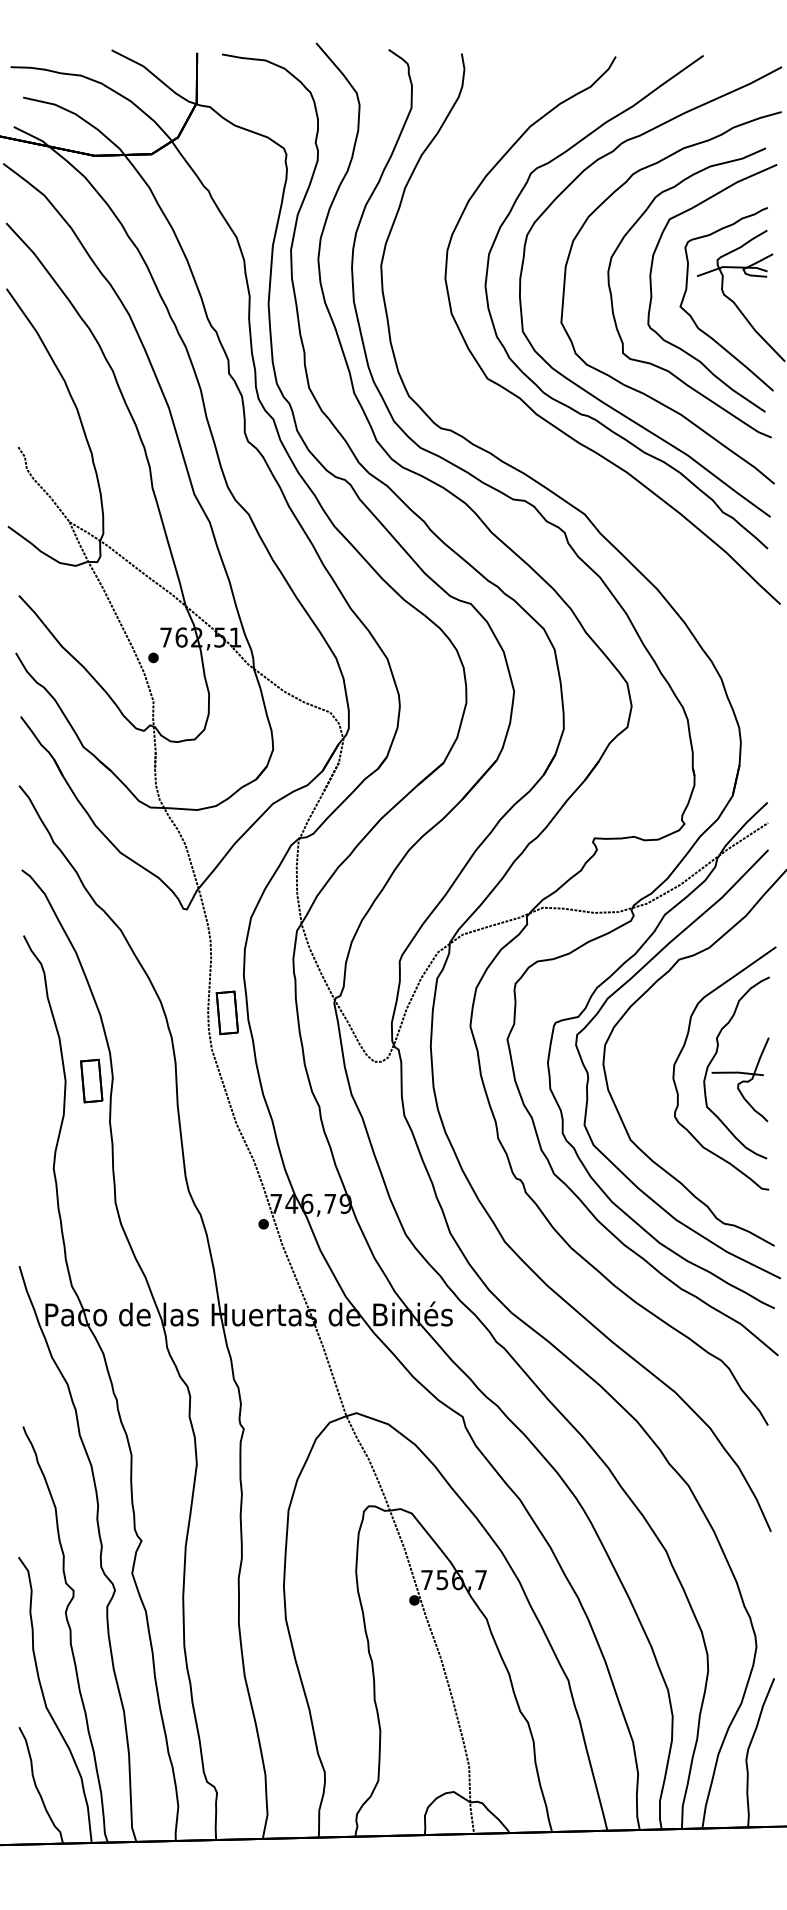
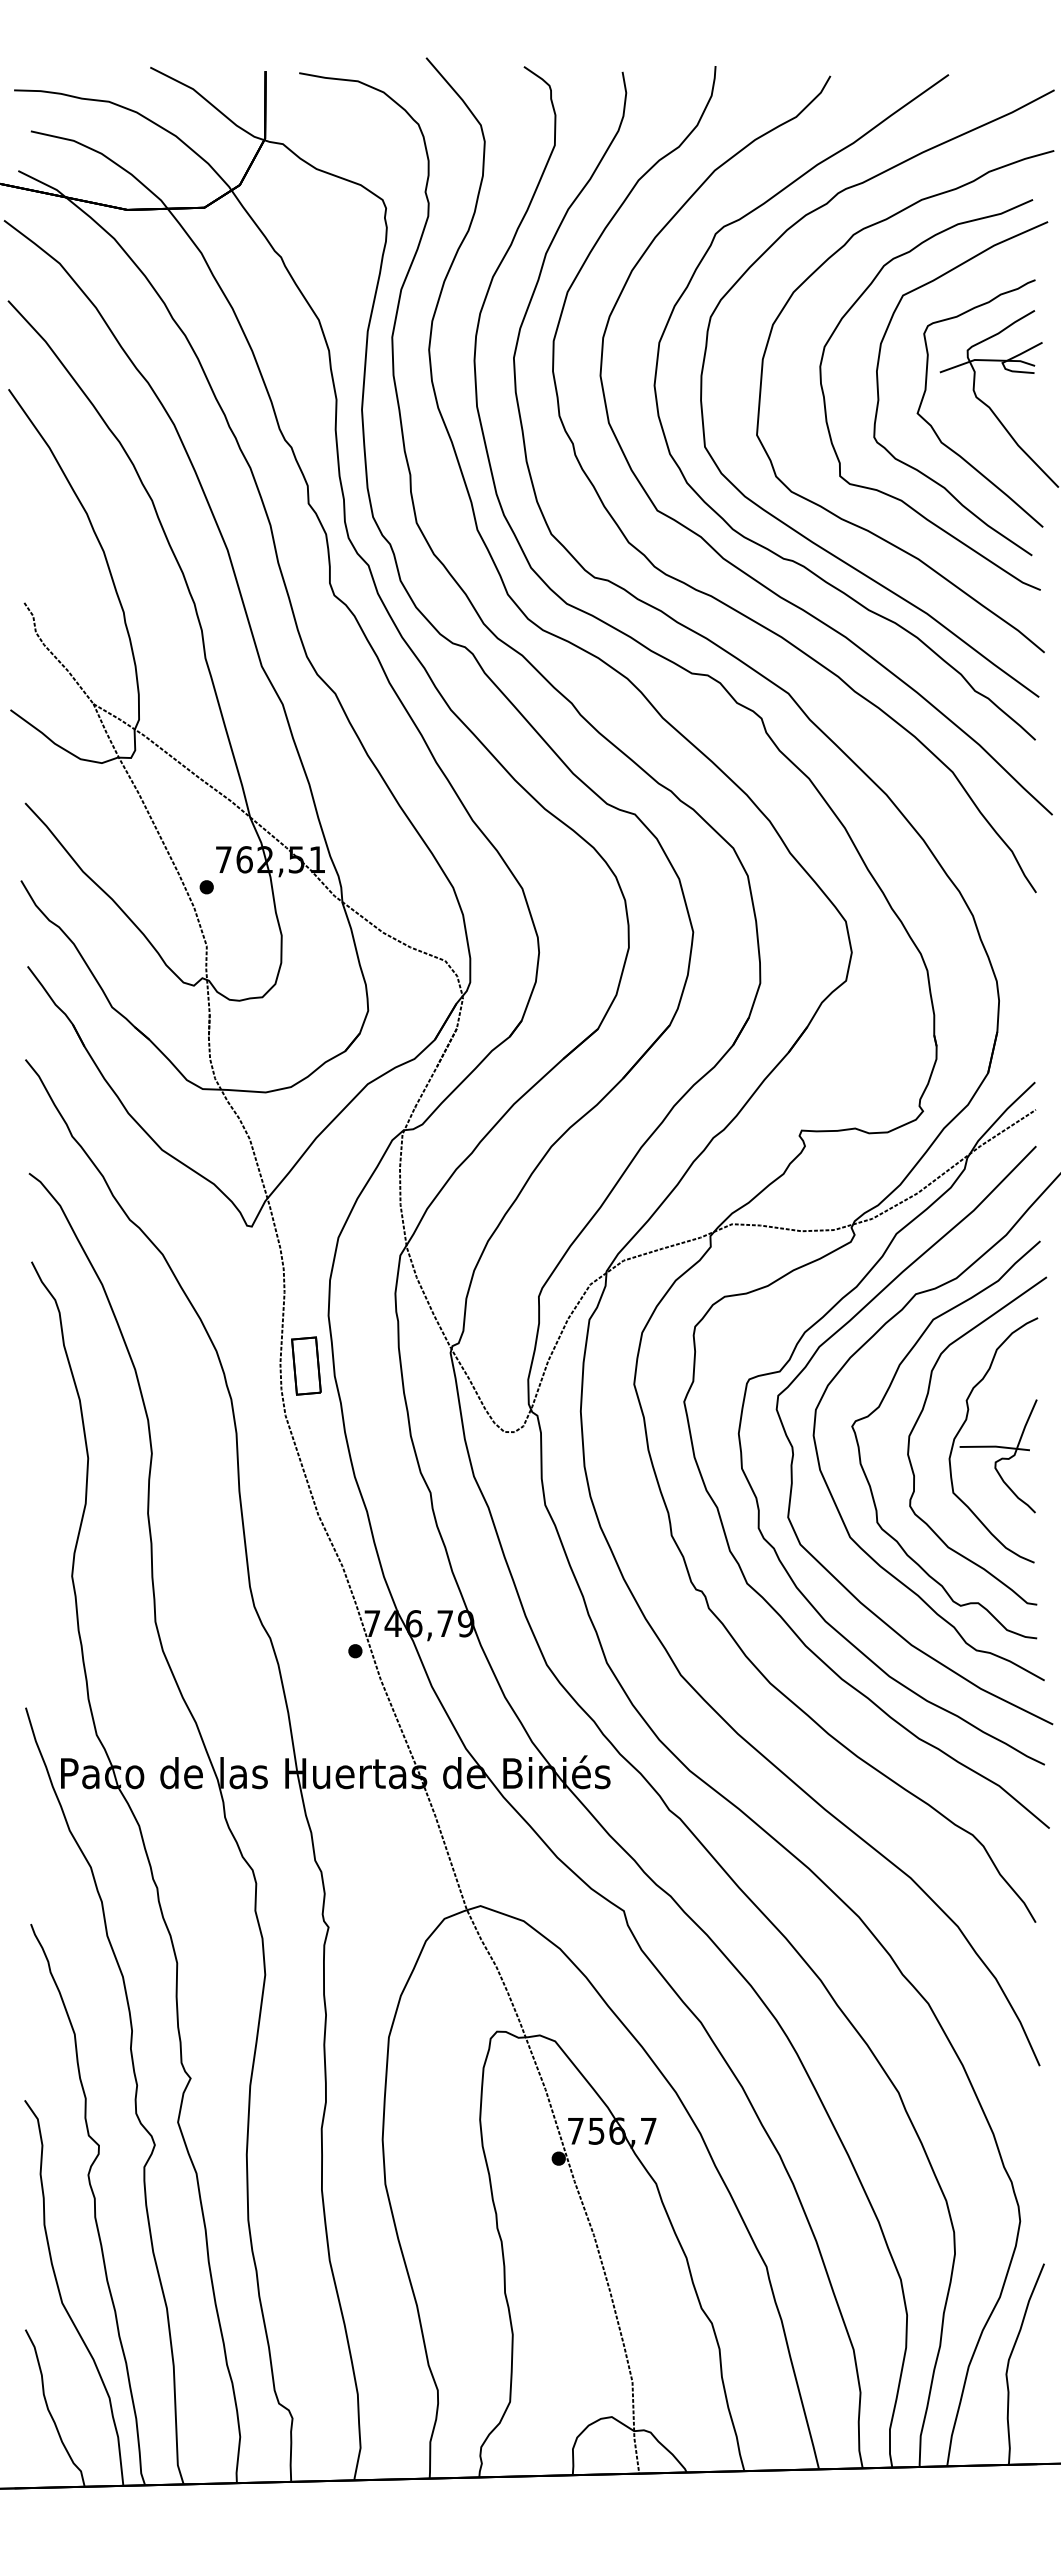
part: (533, 444) -> (719, 599), added
part: (652, 1042) -> (880, 1406), added
part: (91, 1080) -> (123, 1457), removed

